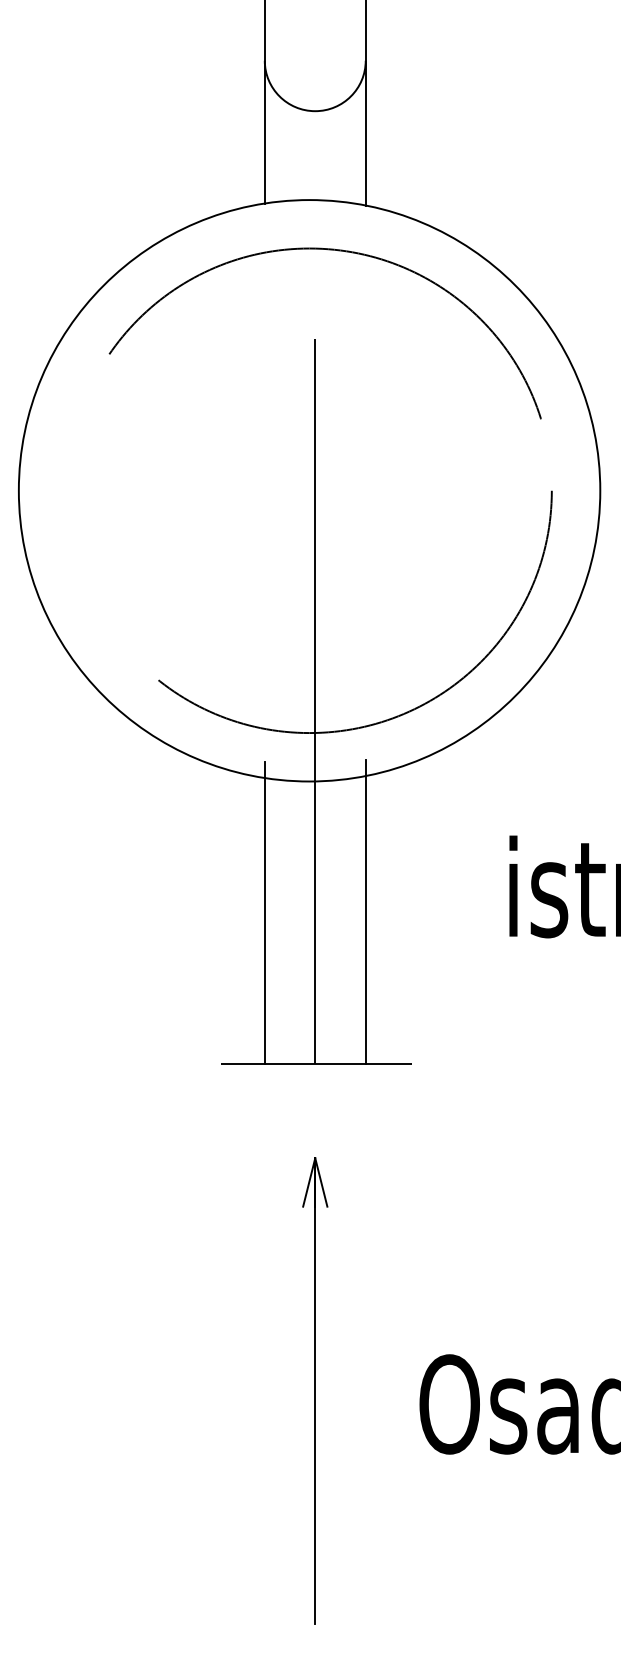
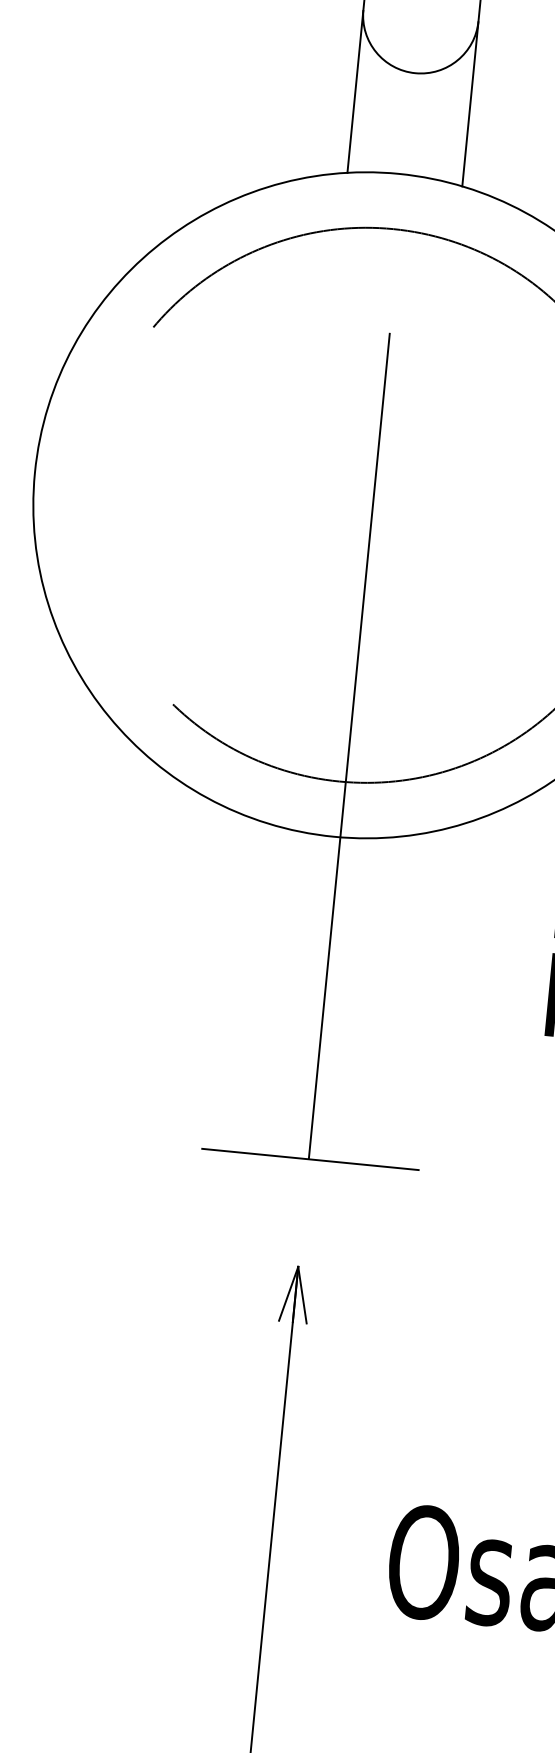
line: (365, 911) -> (383, 991), removed
line: (264, 912) -> (267, 981), removed

